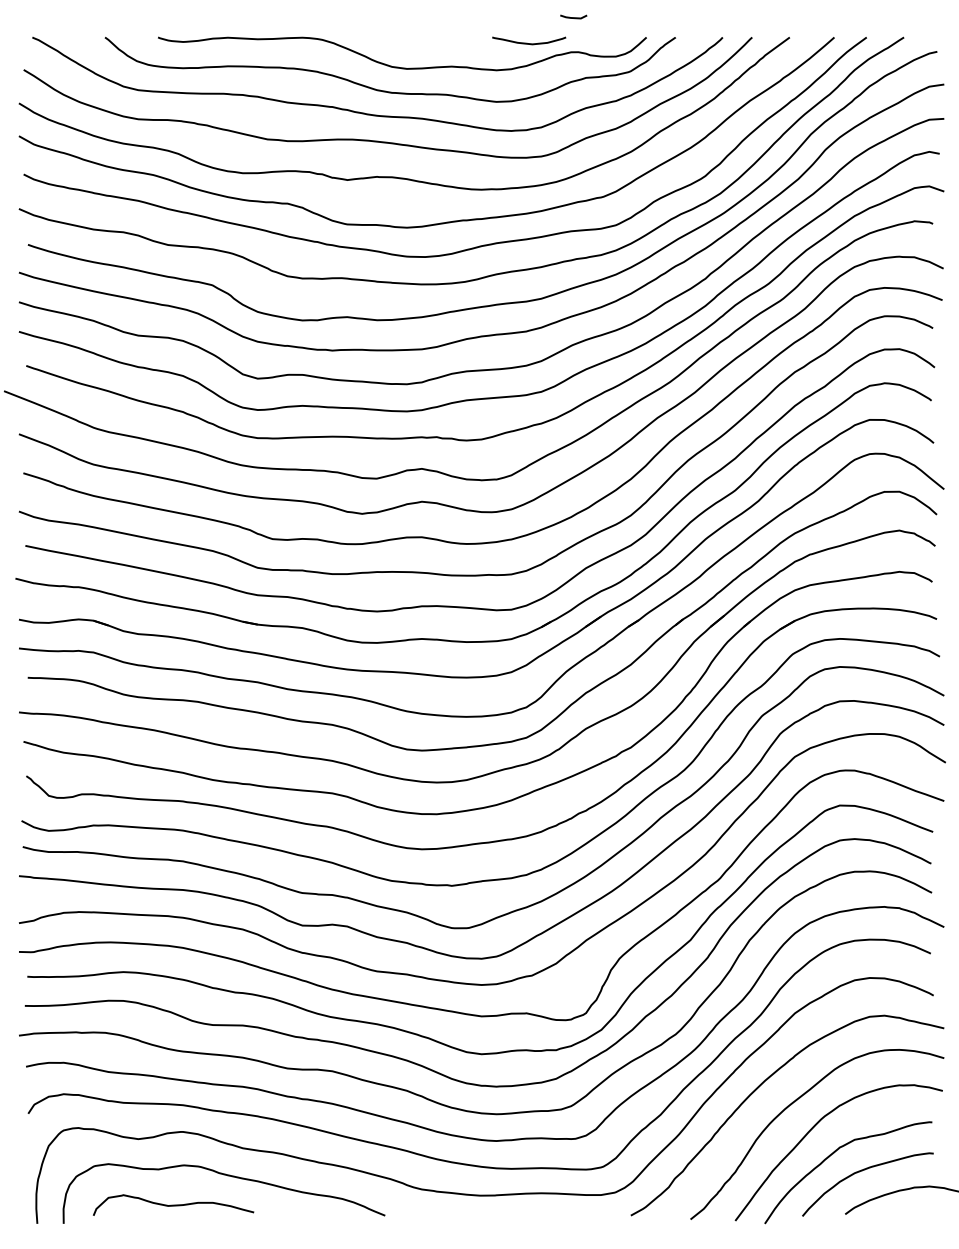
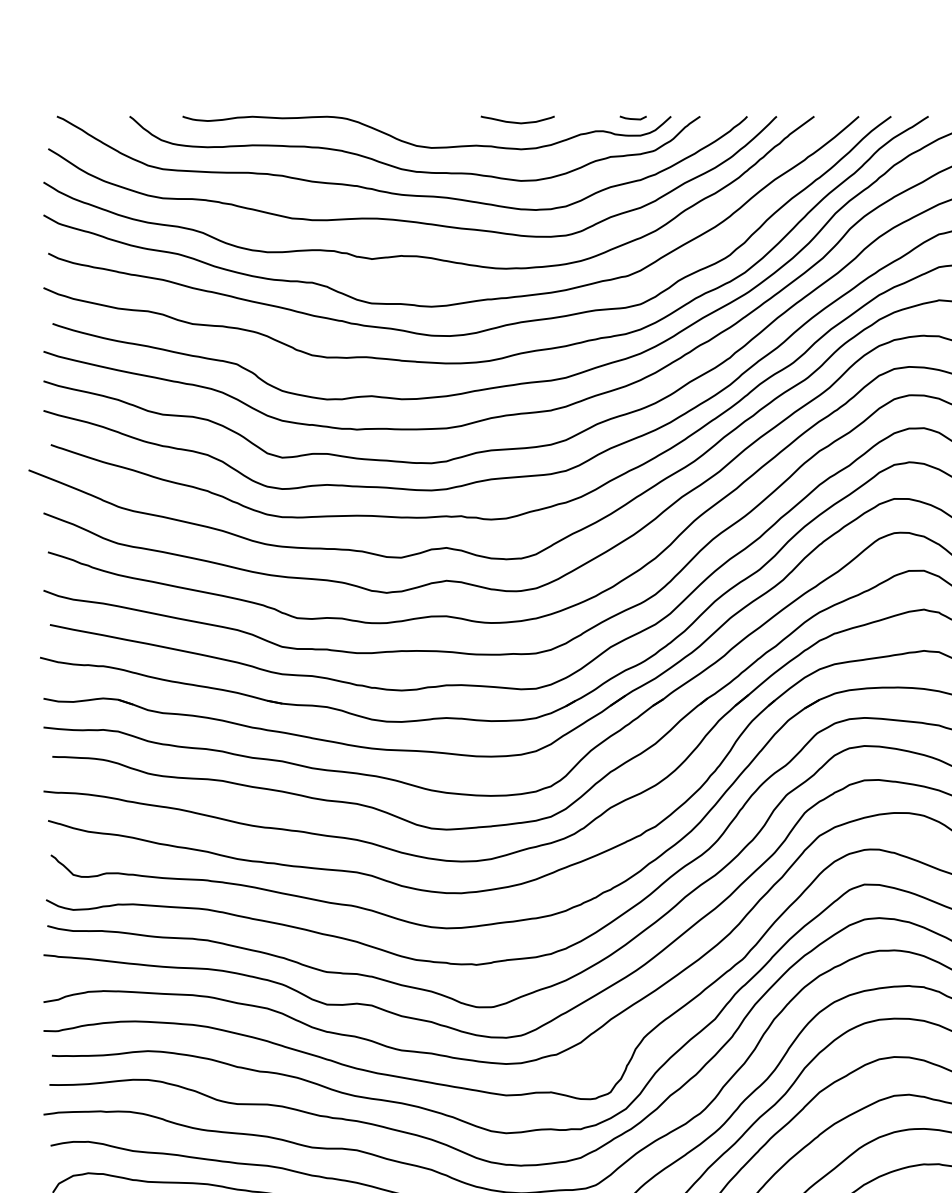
line: (573, 17) -> (633, 118), moved
curve: (527, 42) -> (516, 121), moved

